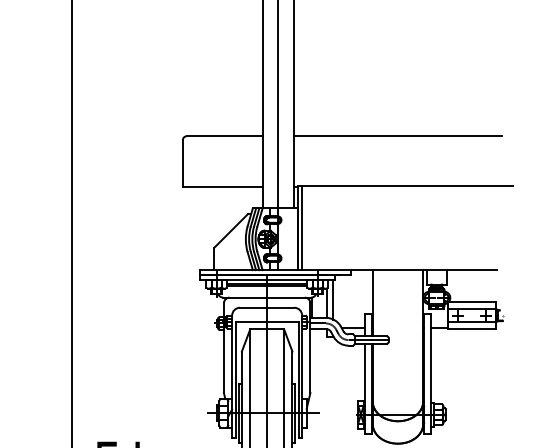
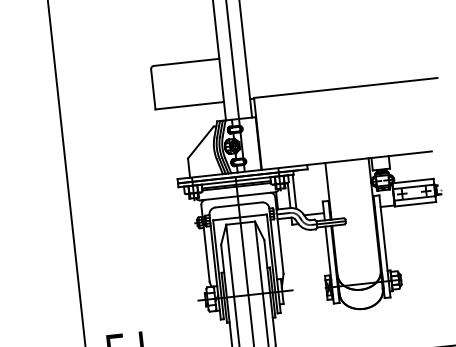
line: (397, 136) -> (334, 46), removed
line: (301, 227) -> (260, 133), removed

